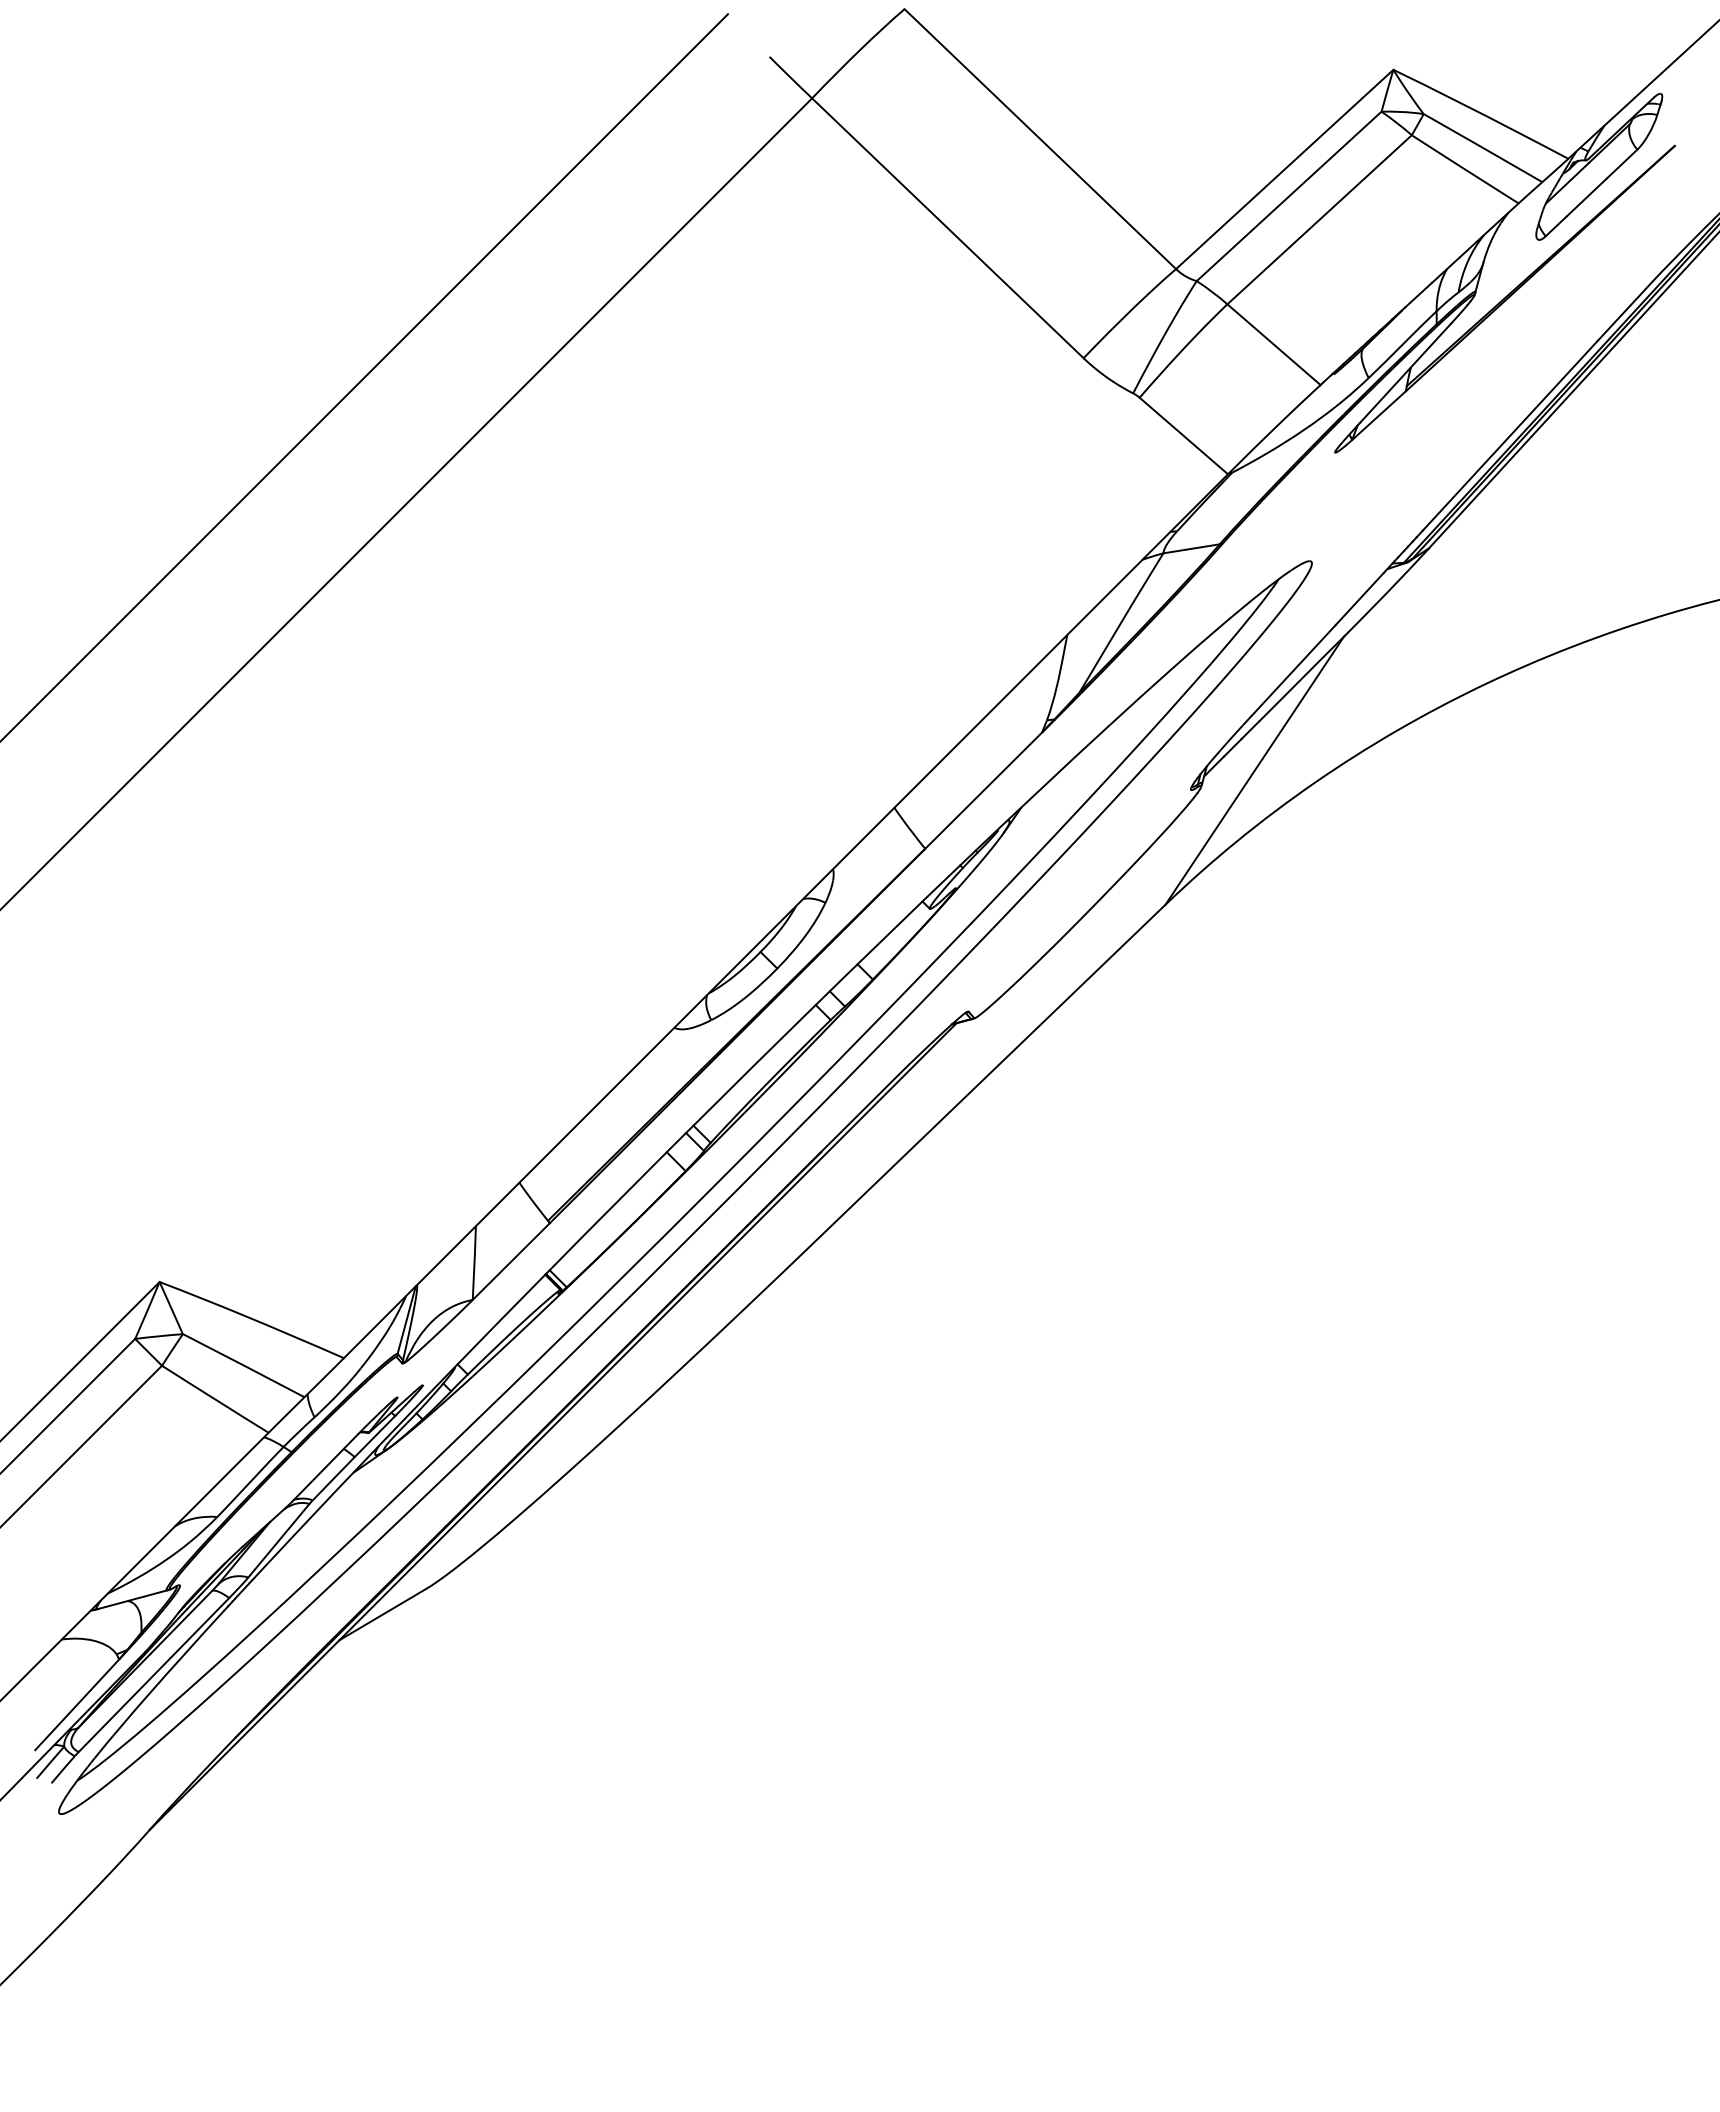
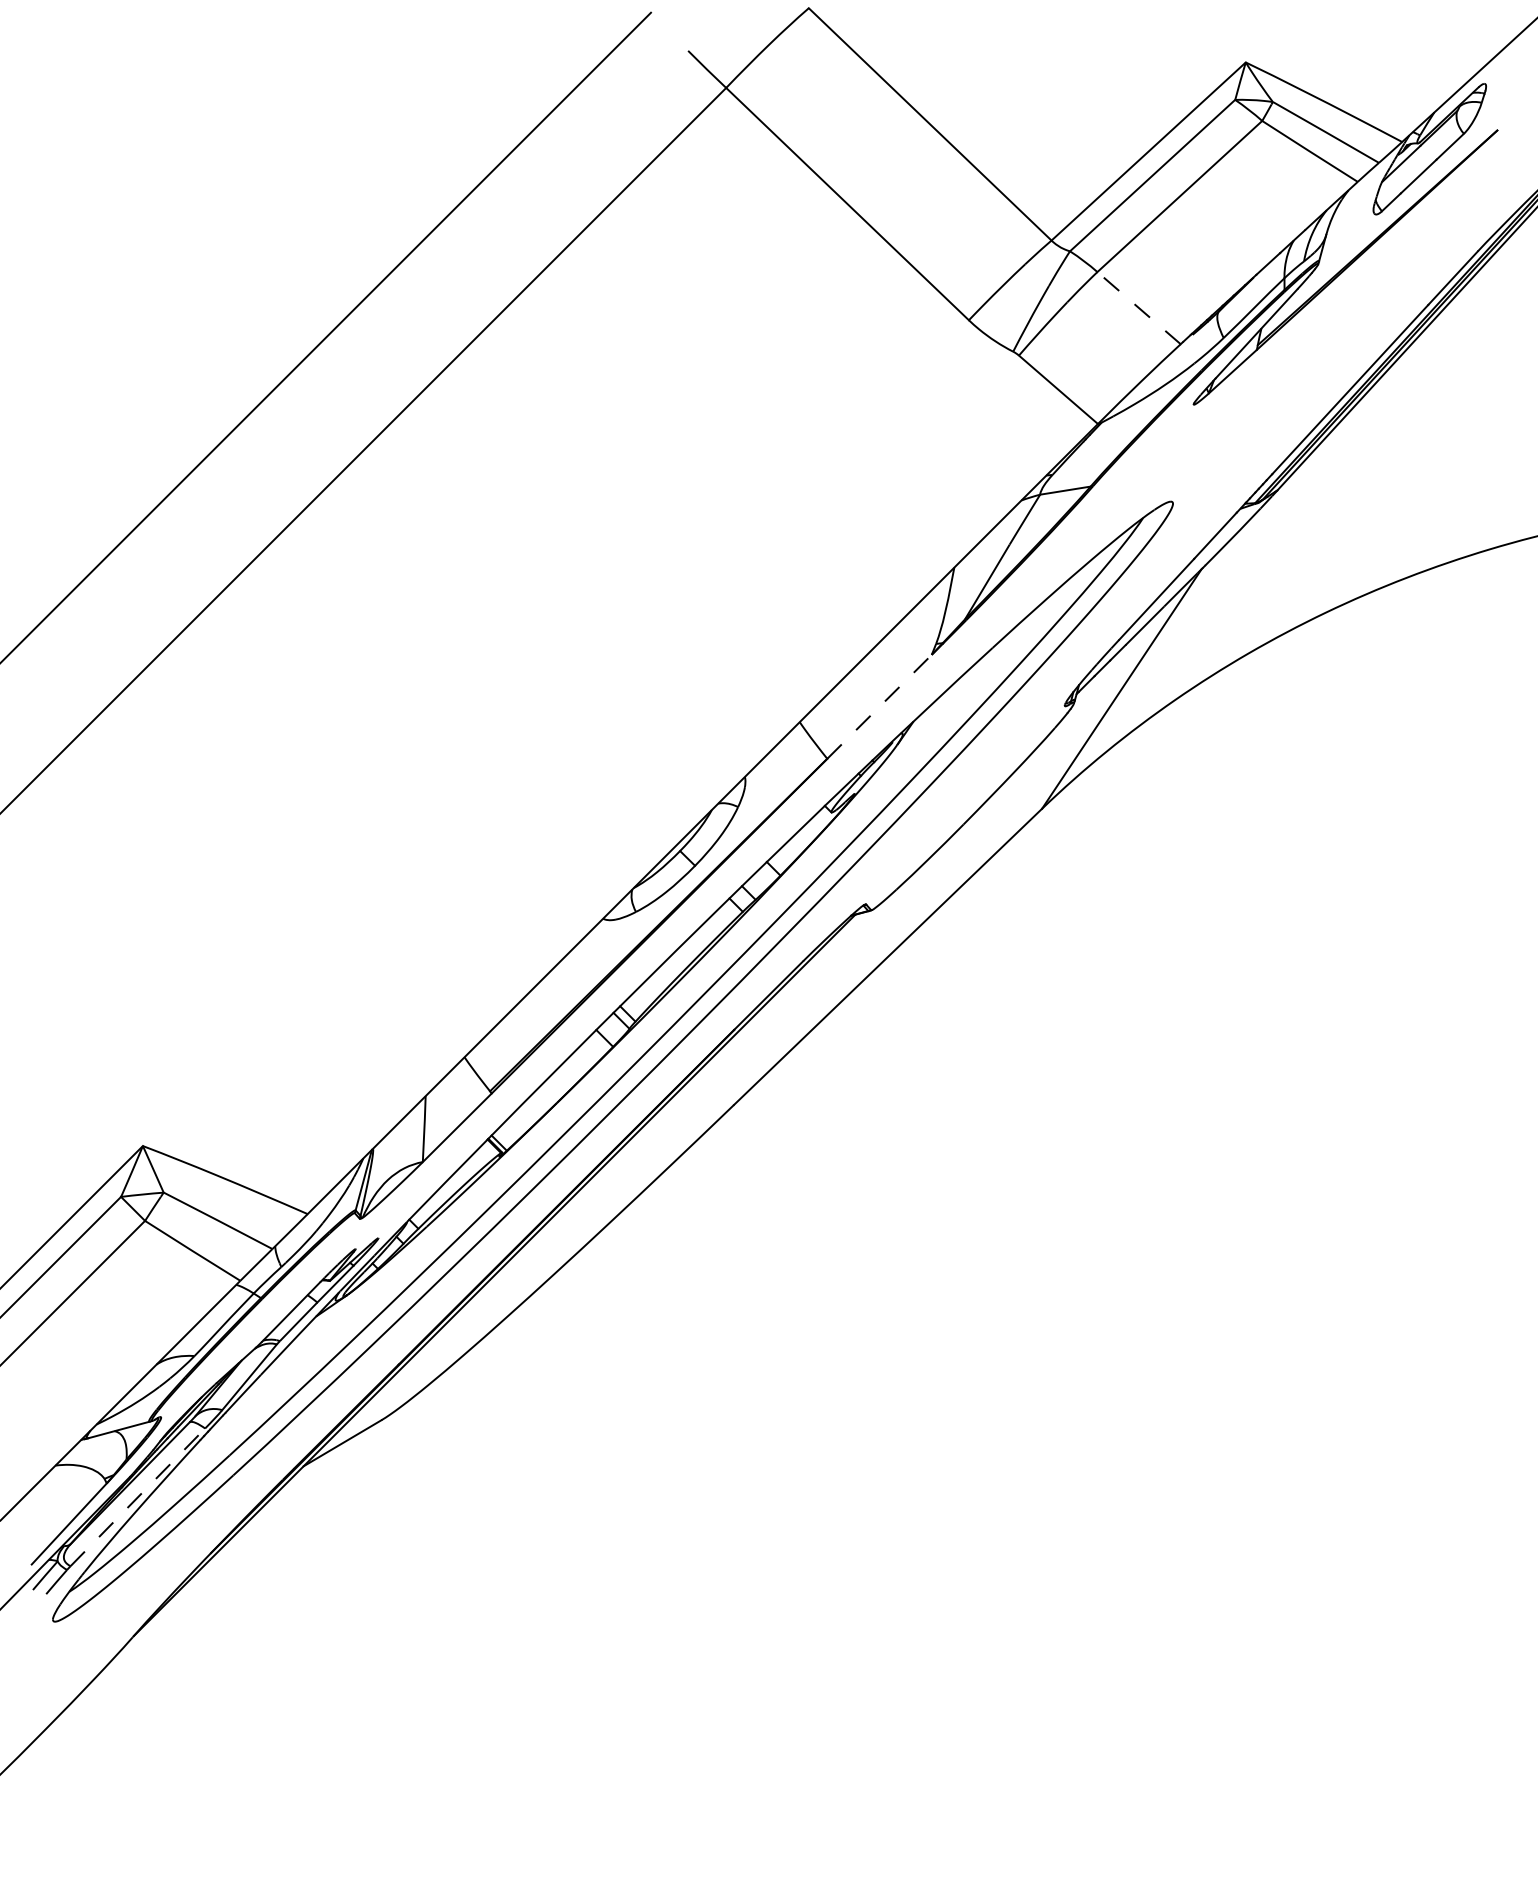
line: (1273, 344) -> (1138, 307), solid -> dashed
line: (984, 790) -> (880, 706), solid -> dashed
line: (153, 1675) -> (137, 1497), solid -> dashed

